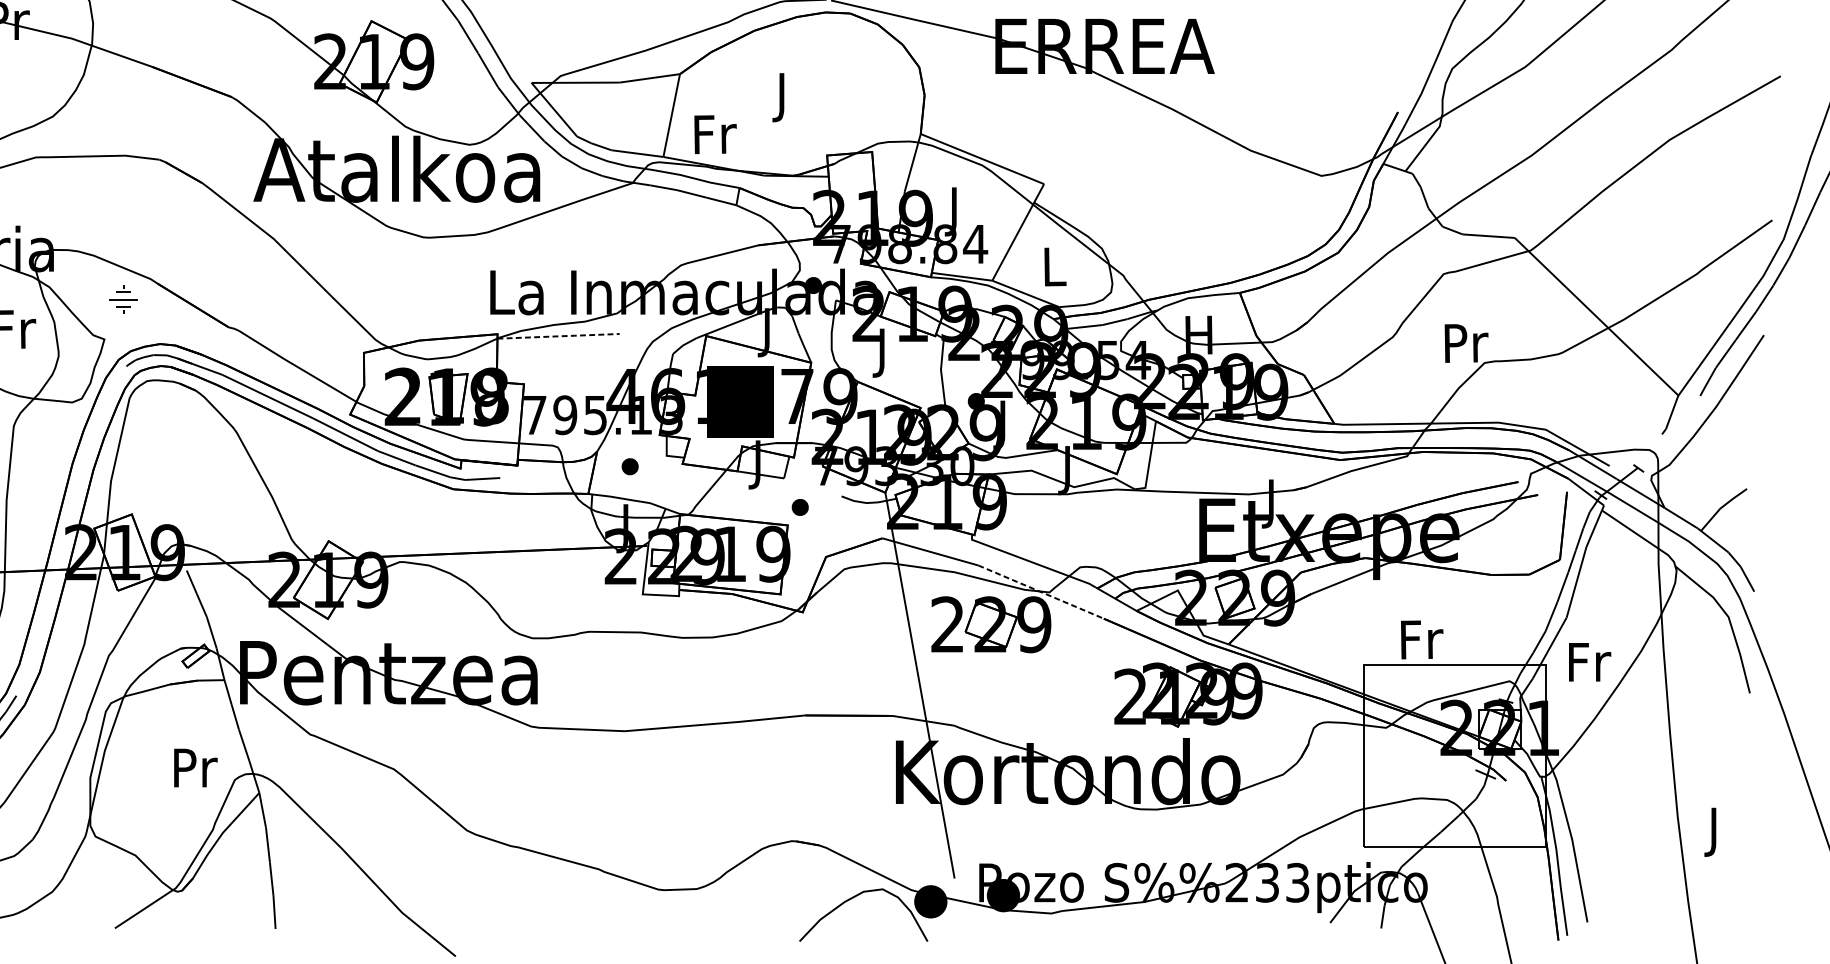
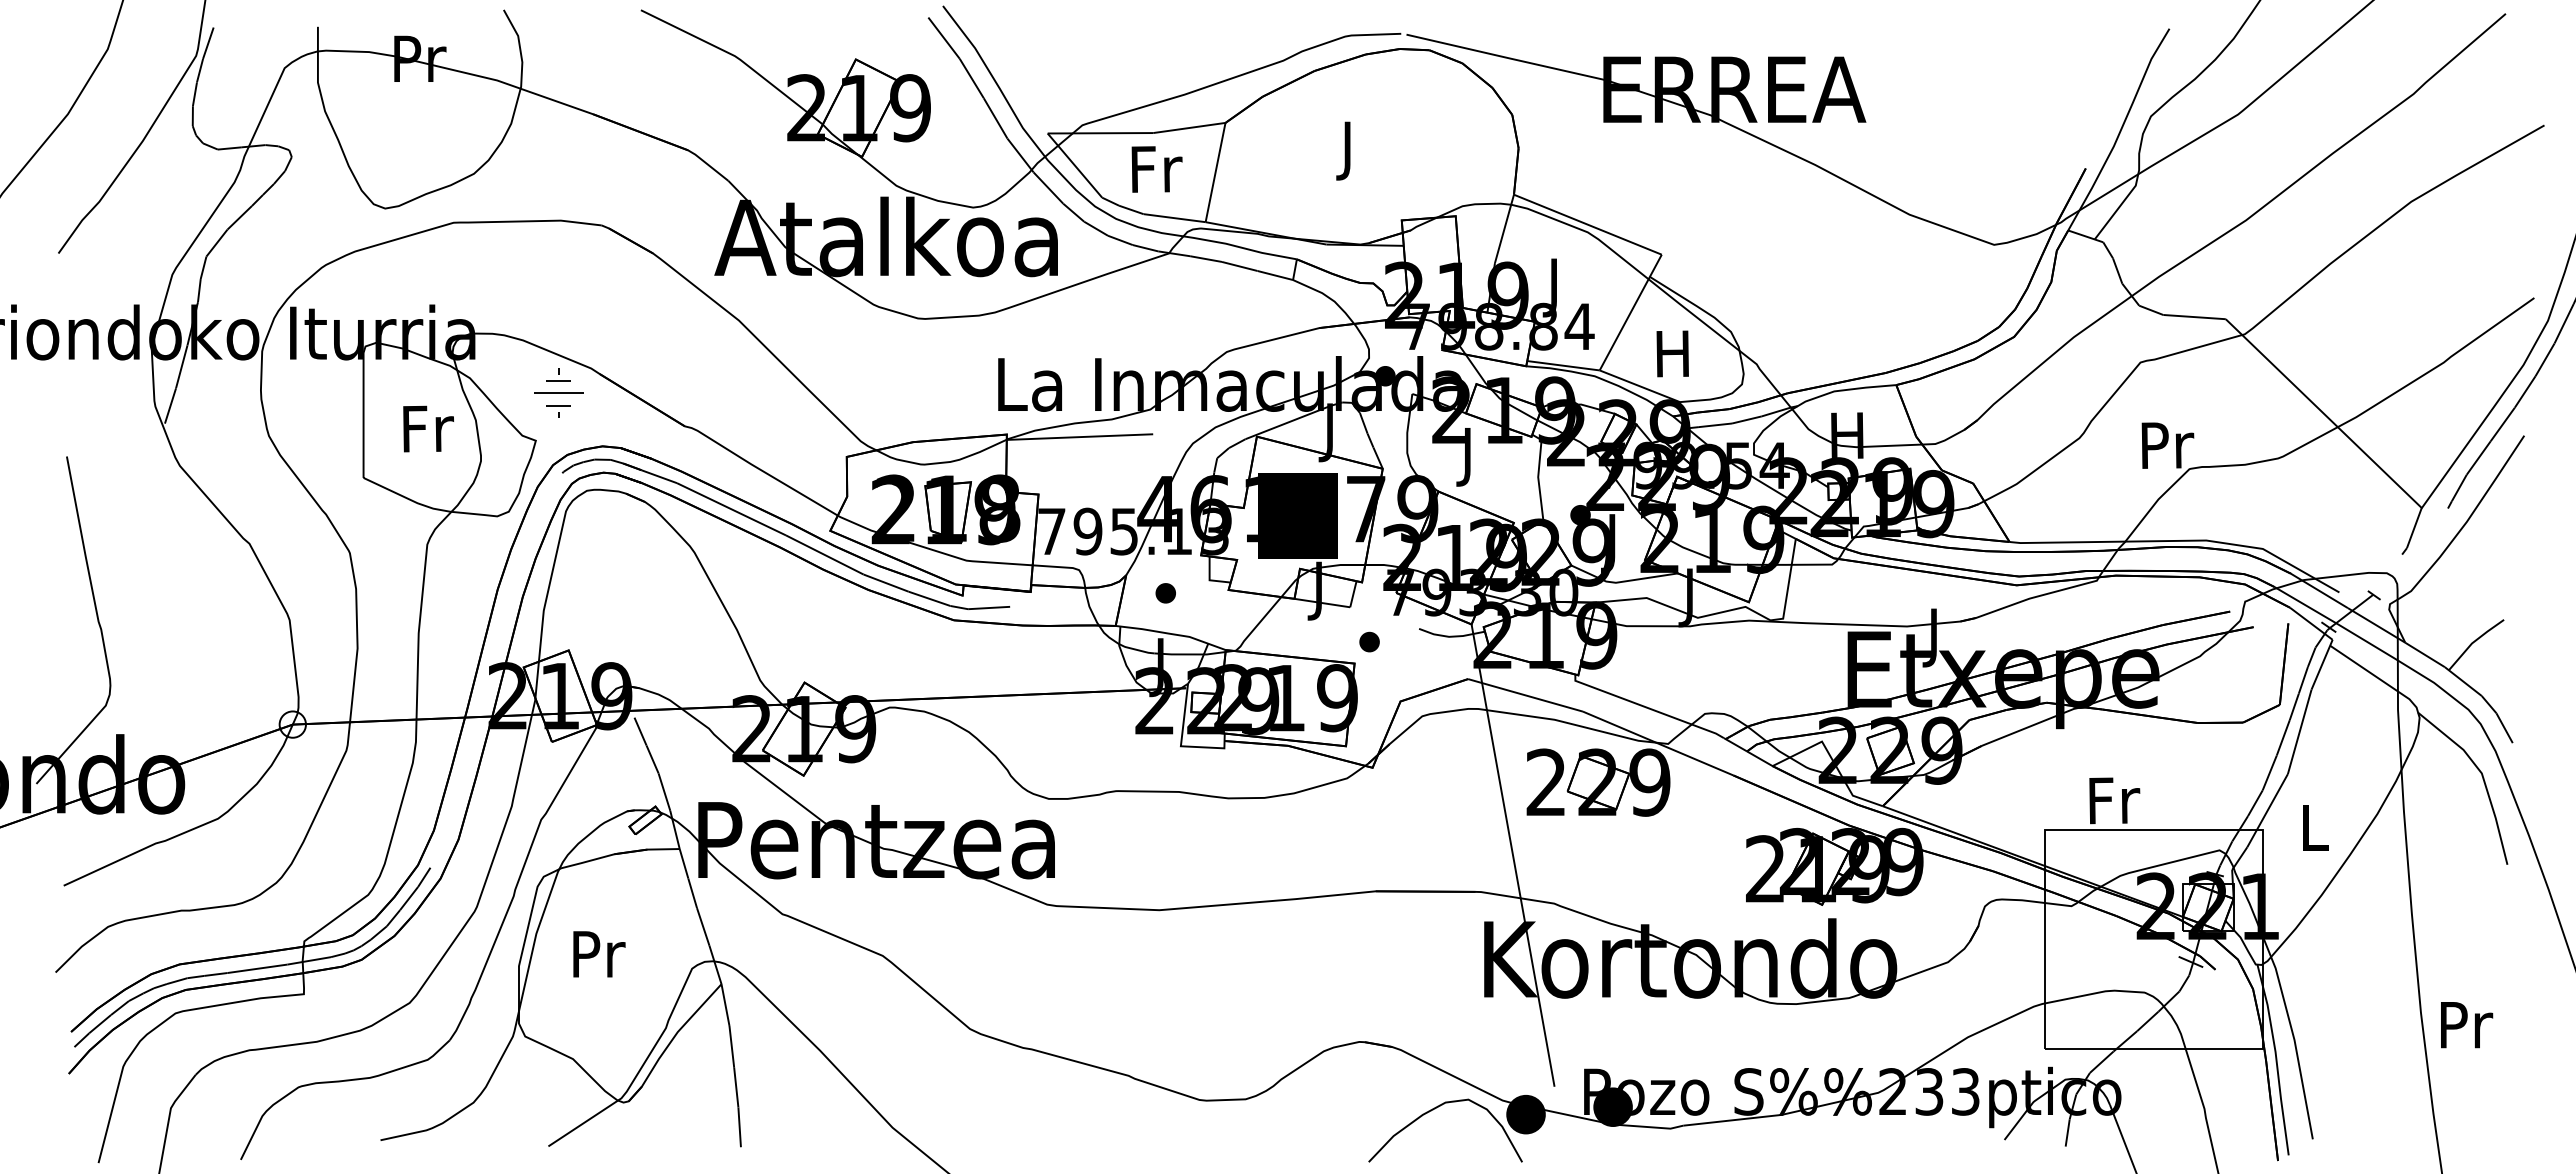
text: (715, 134) -> (1156, 169), moved
text: (1053, 266) -> (1672, 353), L -> H
part: (123, 299) -> (558, 392), size x1.43
line: (558, 336) -> (1080, 437), dashed -> solid
line: (1041, 592) -> (1658, 743), dashed -> solid
text: (1589, 662) -> (2315, 827), Fr -> L
text: (195, 768) -> (599, 954), moved
text: (1716, 832) -> (2467, 1031), J -> Pr

